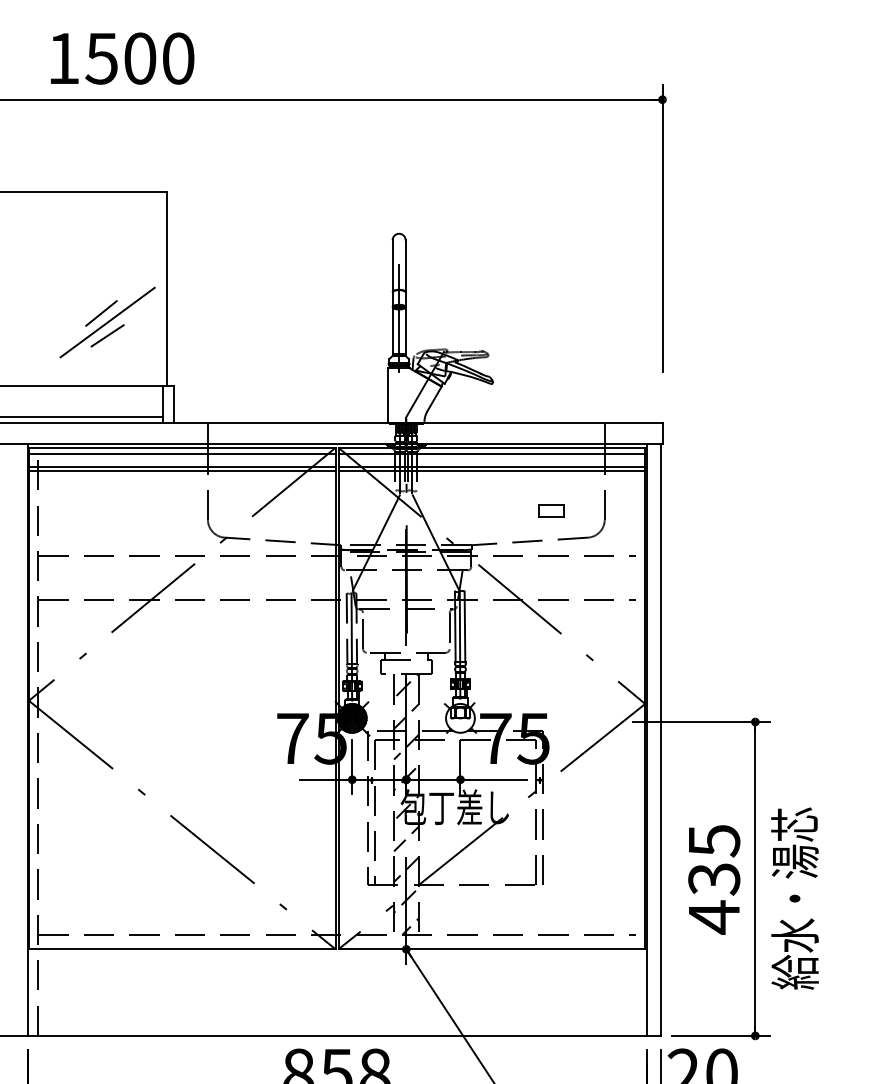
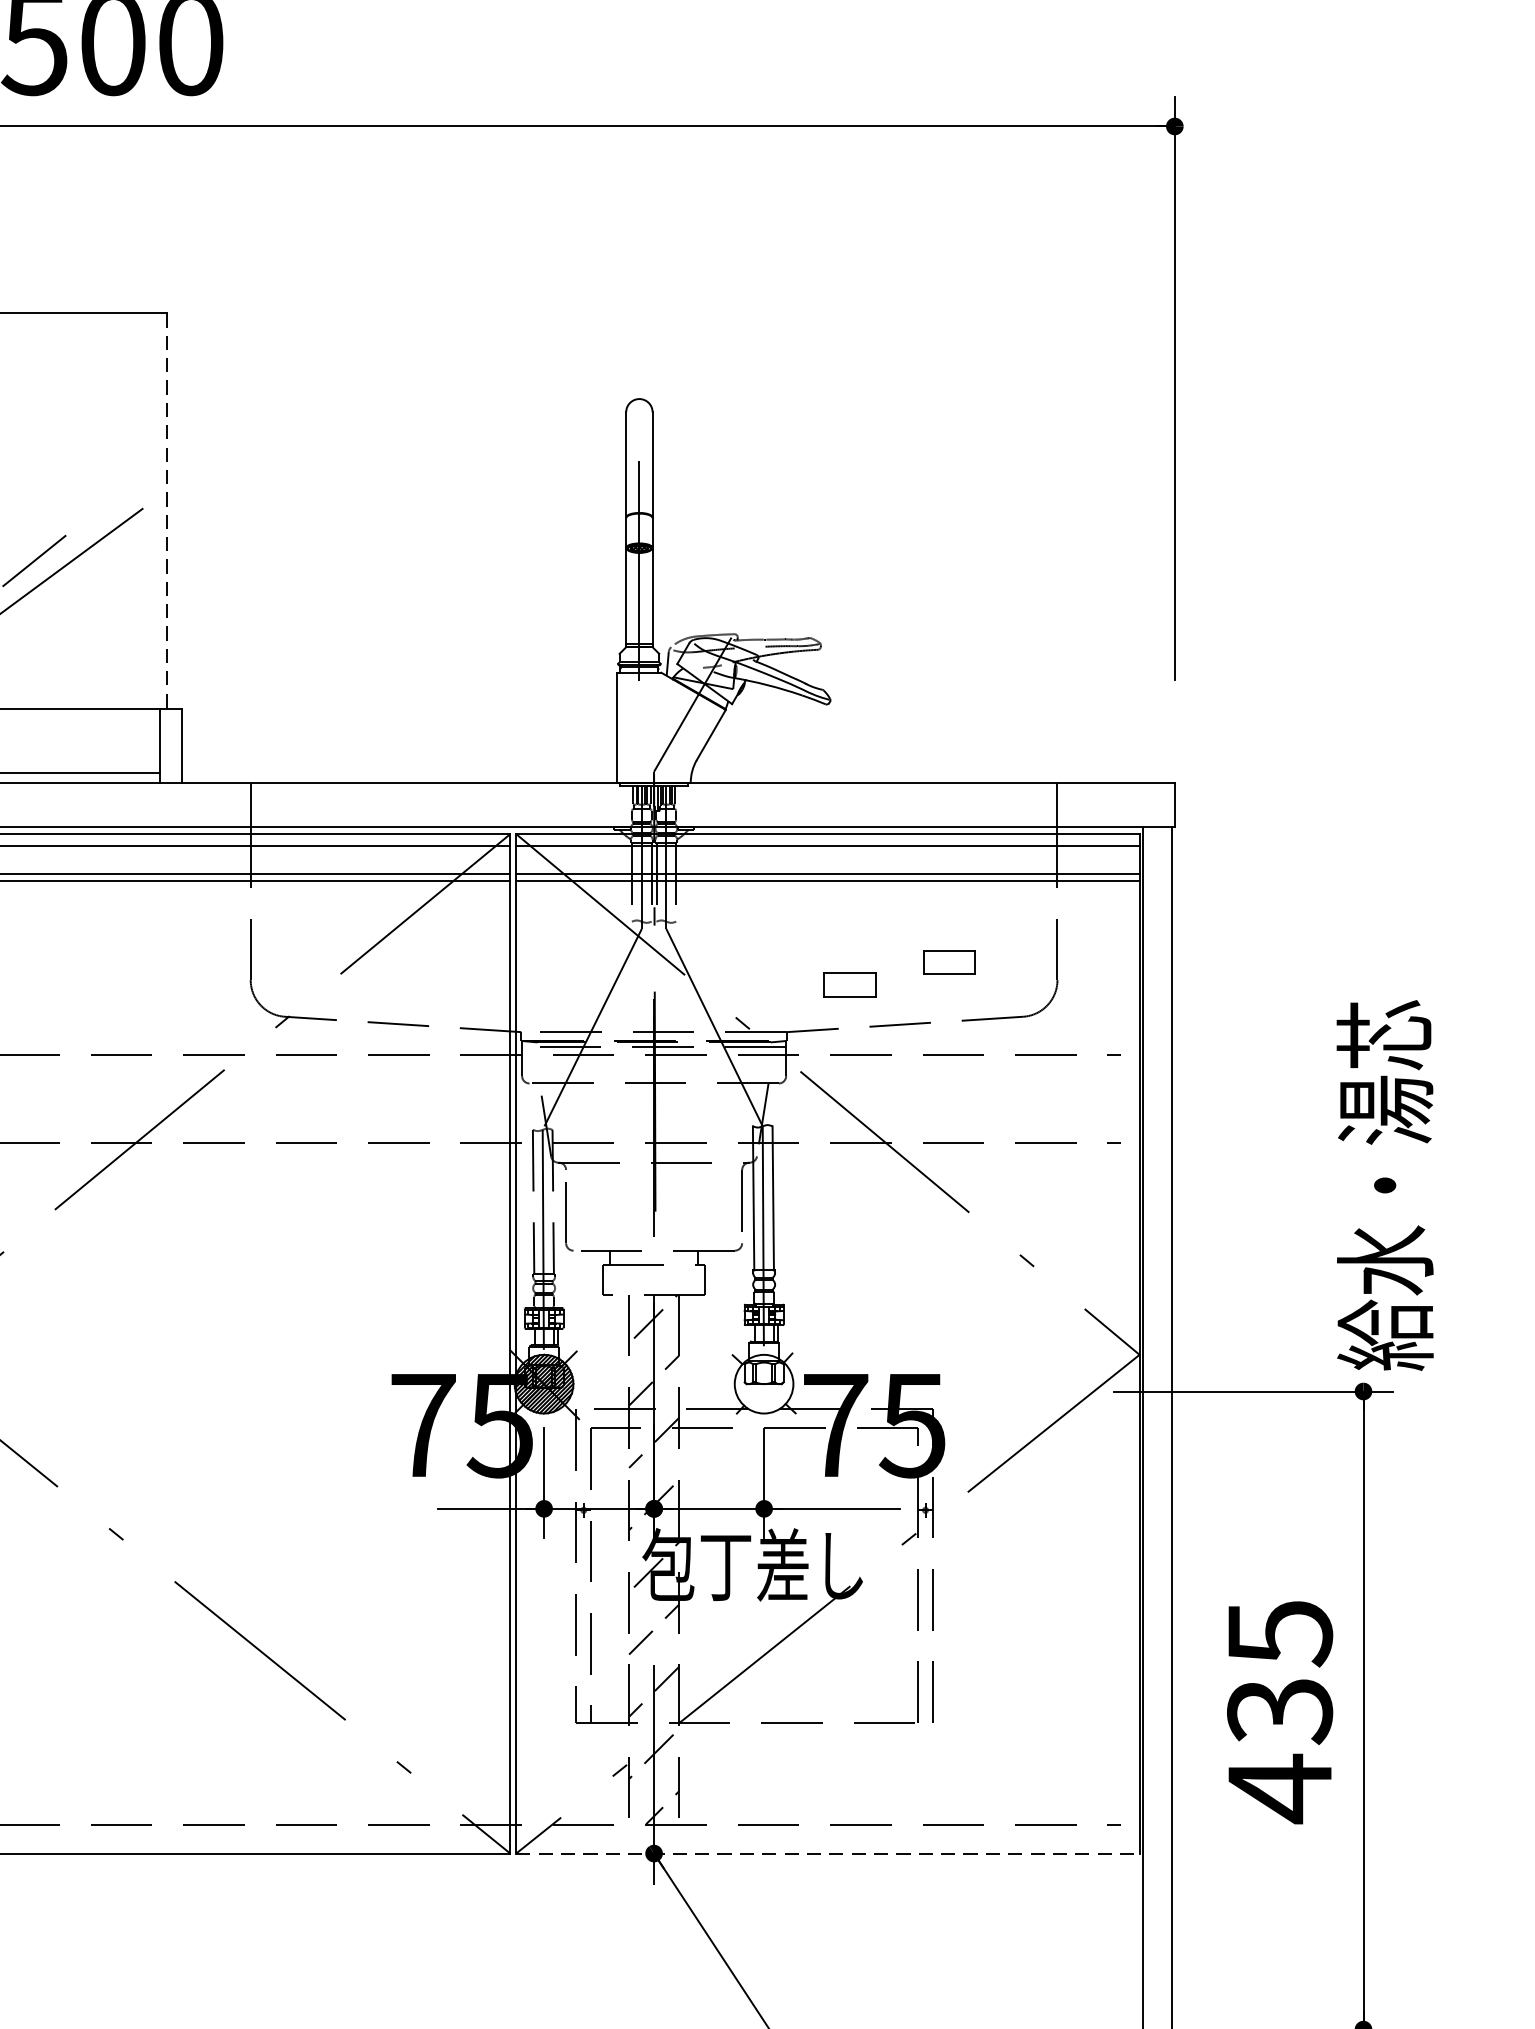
line: (166, 289) -> (166, 512), solid -> dashed
line: (107, 335) -> (46, 605), removed
part: (502, 521) -> (849, 983), added
text: (794, 898) -> (1384, 1185), moved
line: (492, 949) -> (829, 1853), solid -> dashed

